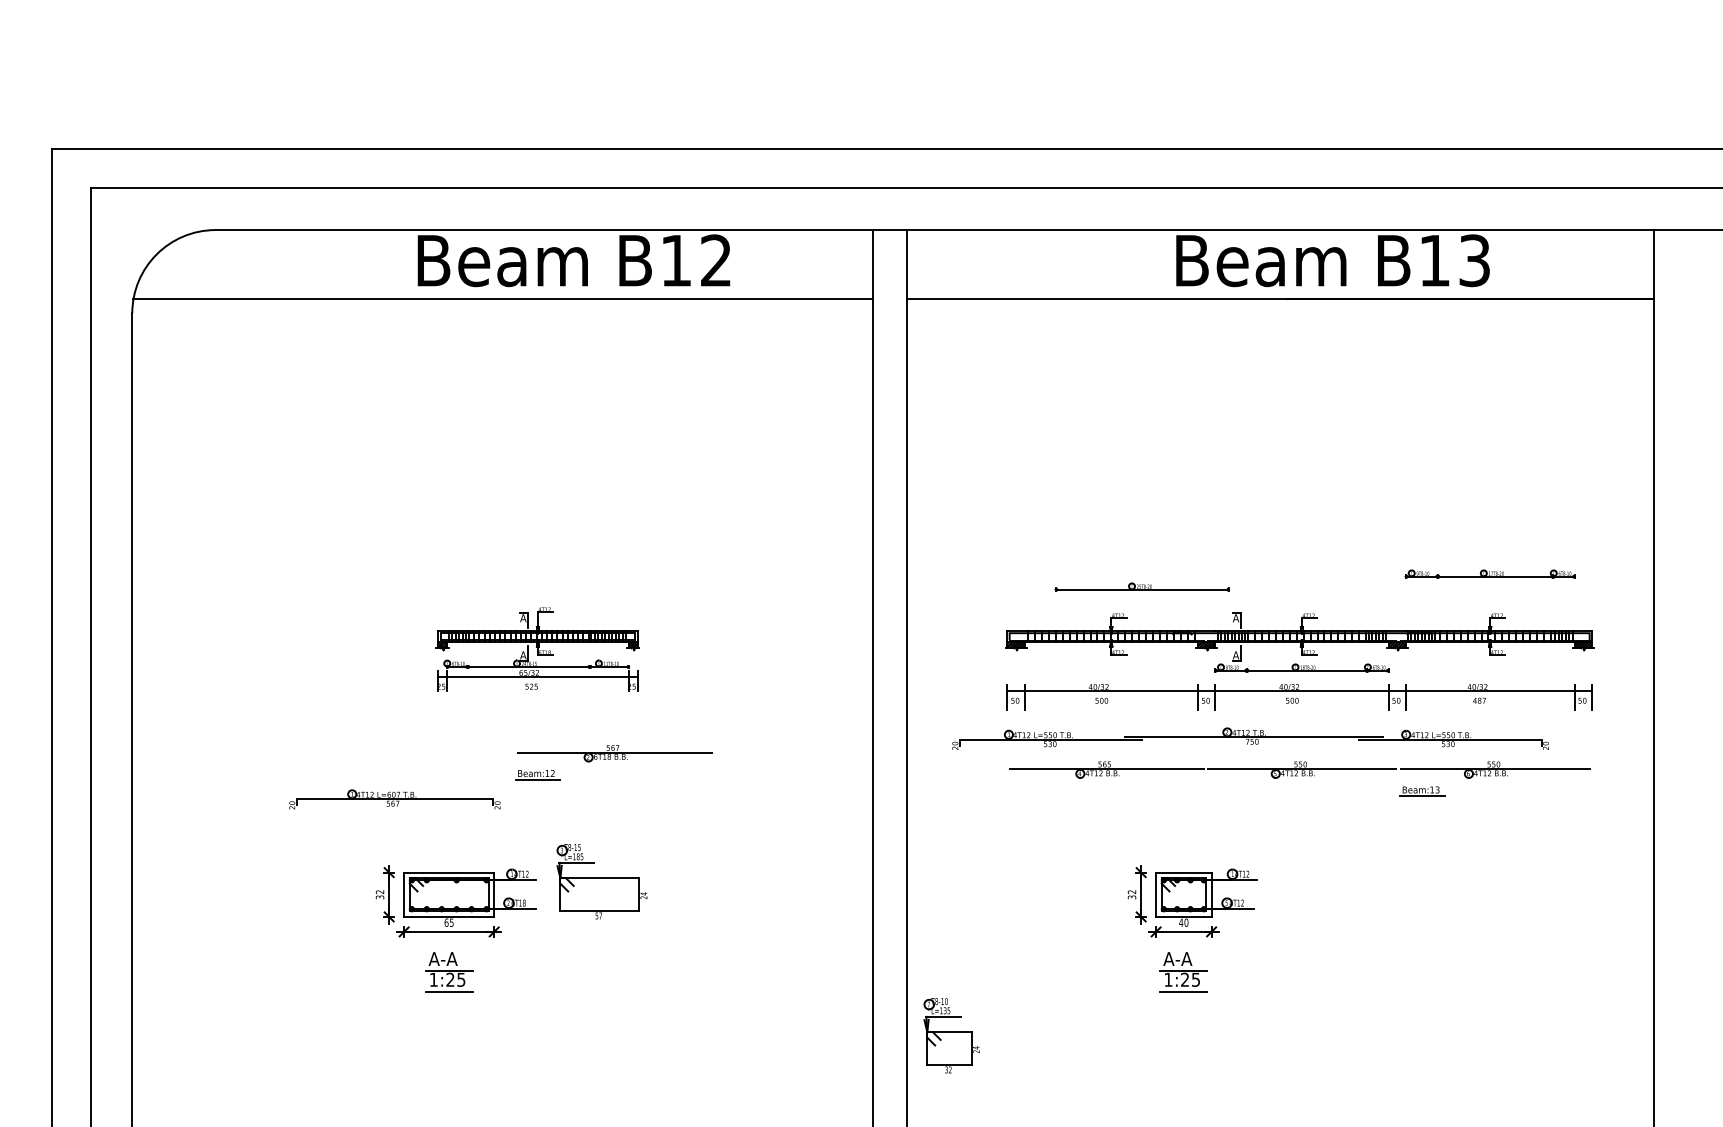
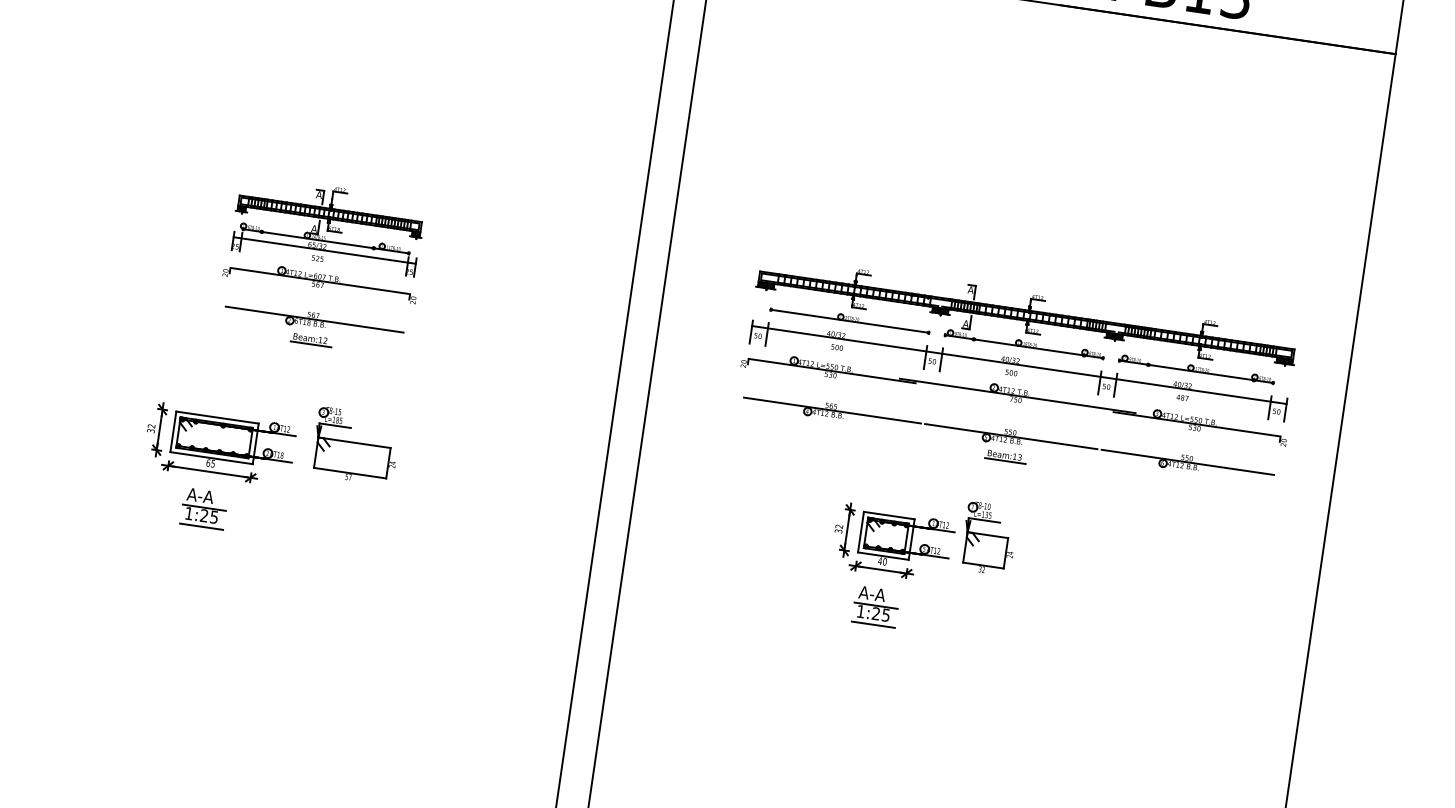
part: (1489, 573) -> (1196, 368), moved
part: (1142, 586) -> (850, 318), moved
part: (1250, 738) -> (1014, 396), moved
part: (614, 753) -> (314, 320), moved
part: (1422, 791) -> (1005, 456), moved
part: (394, 799) -> (319, 281), moved
part: (951, 1035) -> (989, 538), moved

